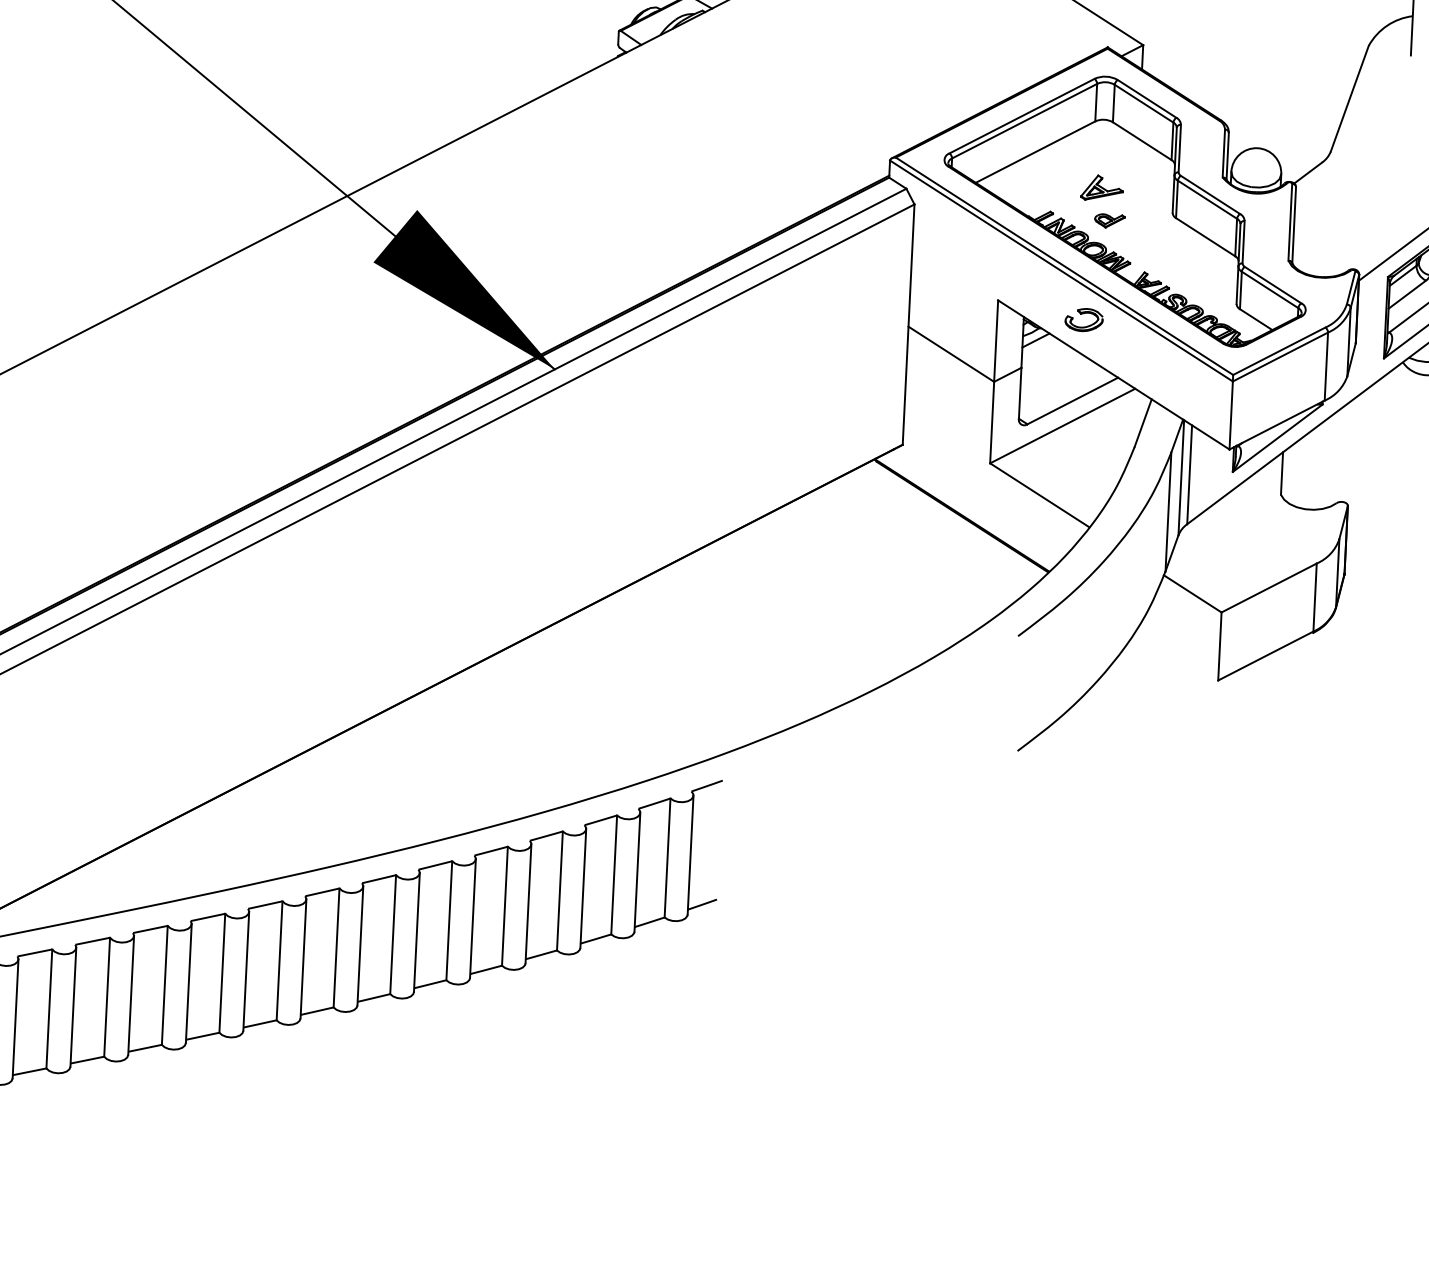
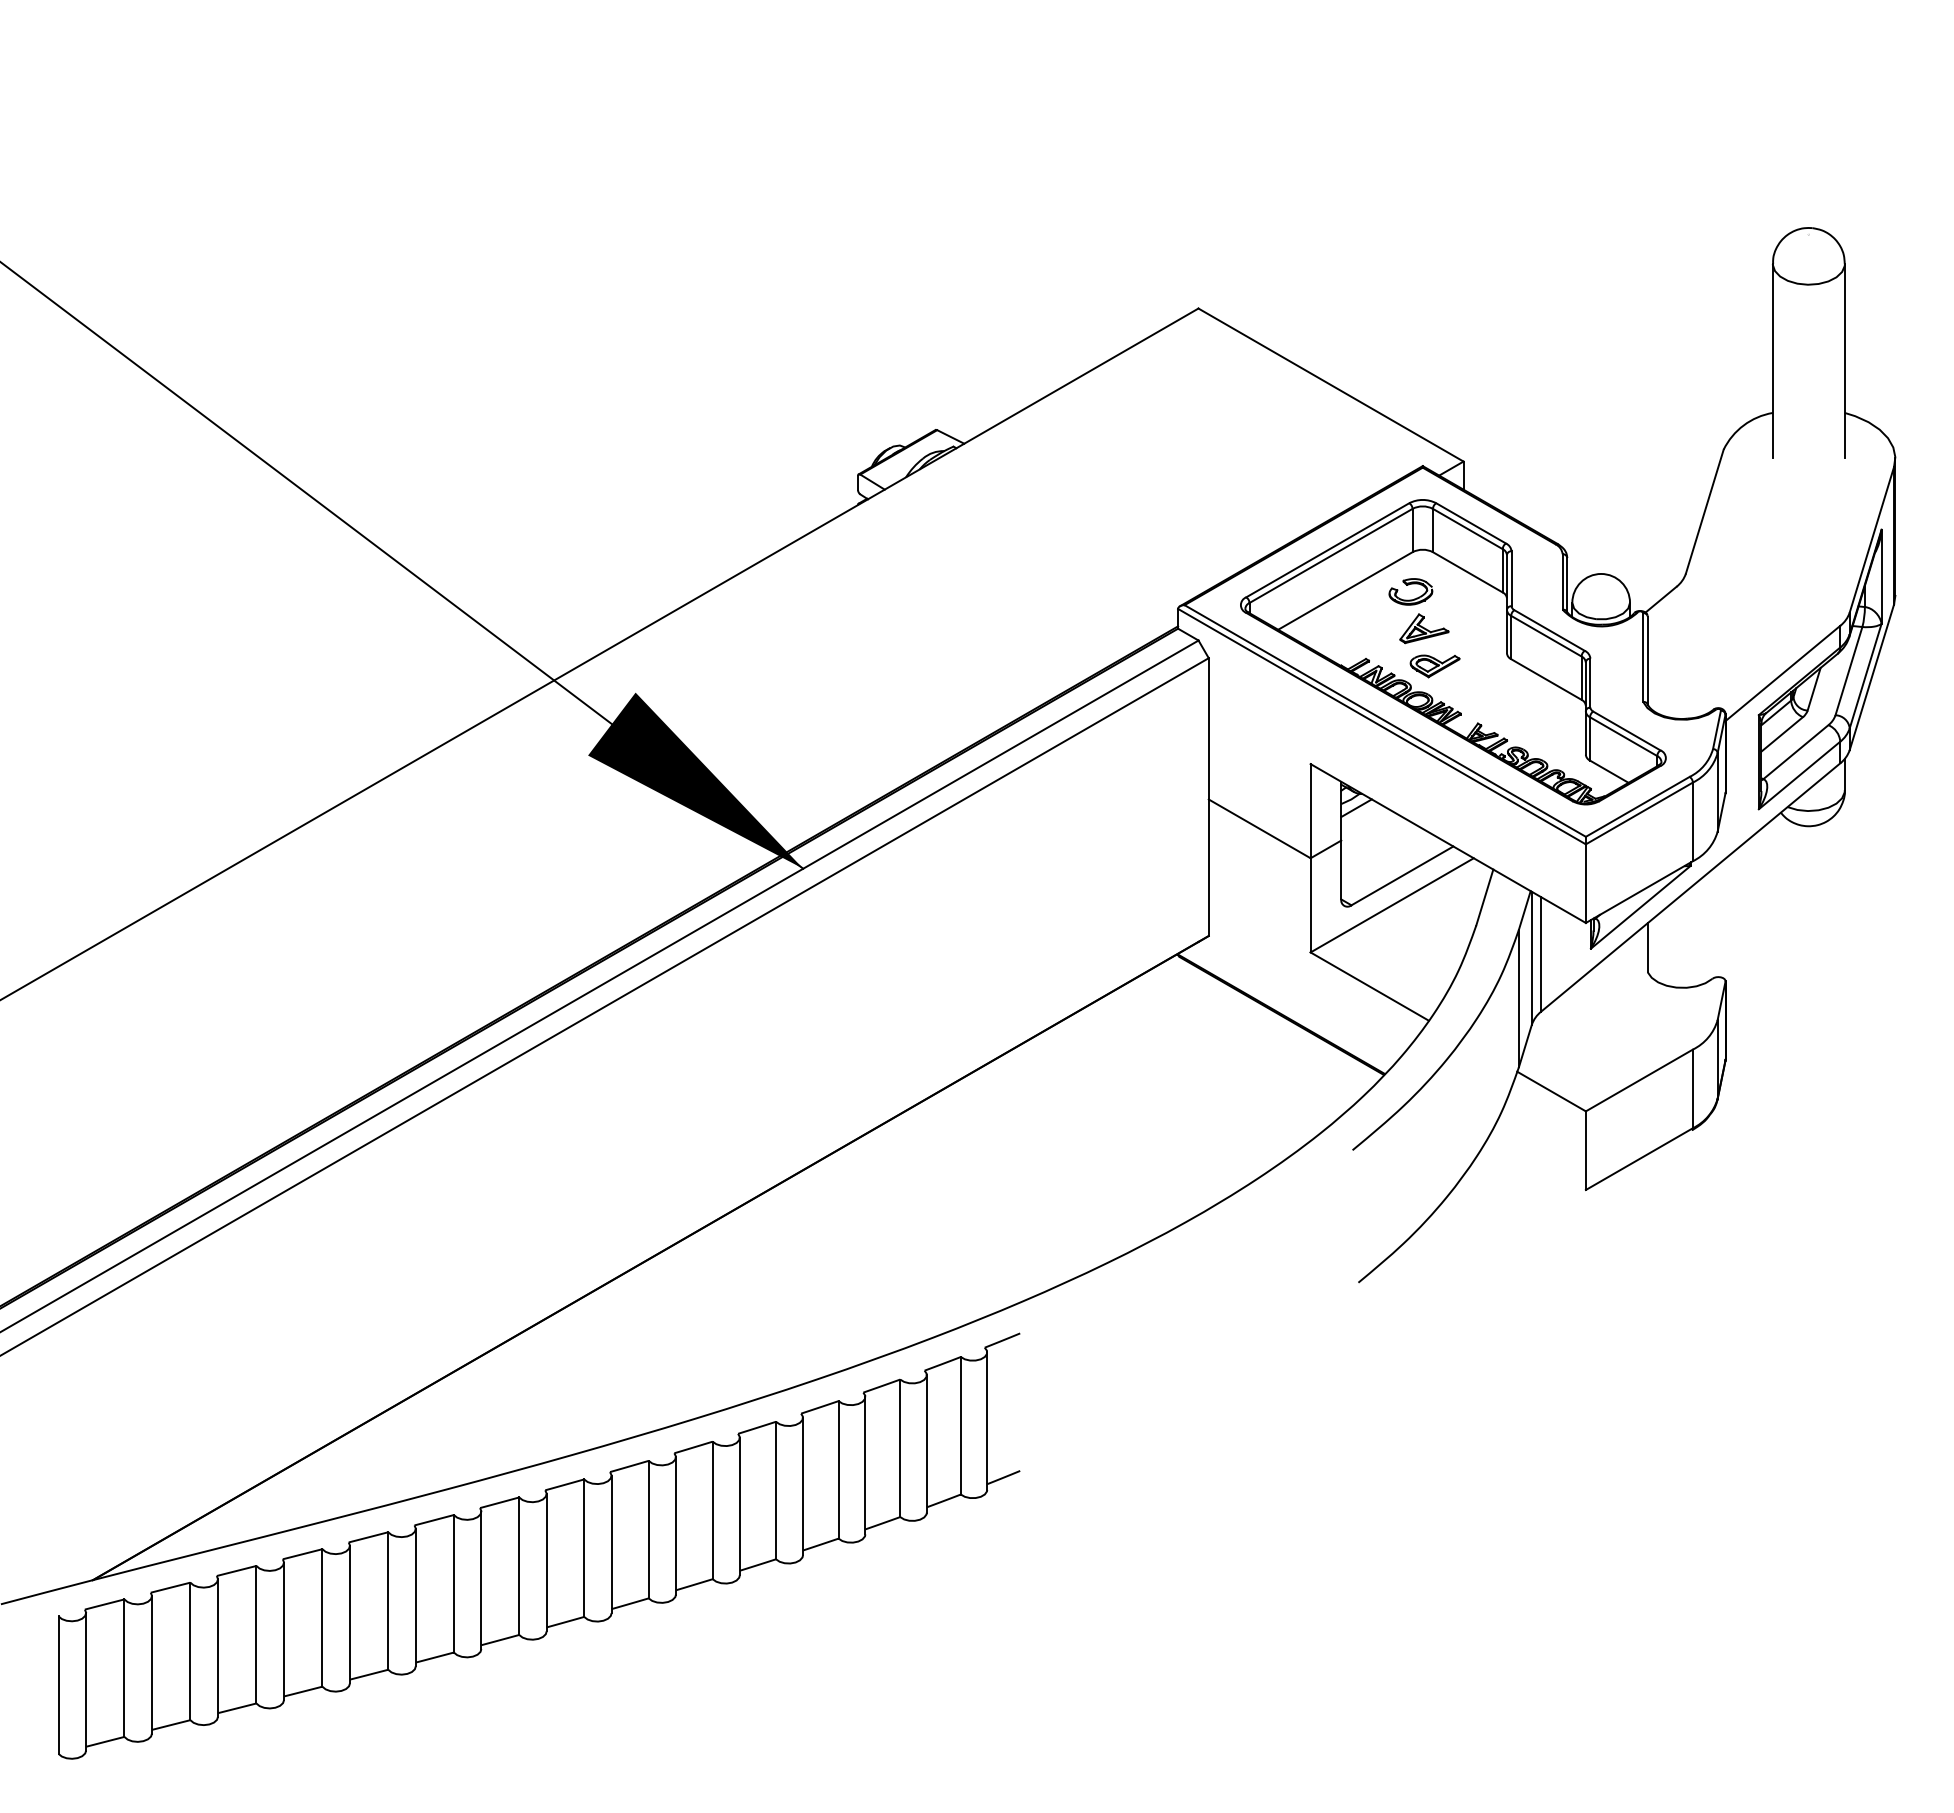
part: (1109, 221) -> (1434, 666), size x1.43
part: (1083, 314) -> (1409, 585), moved

